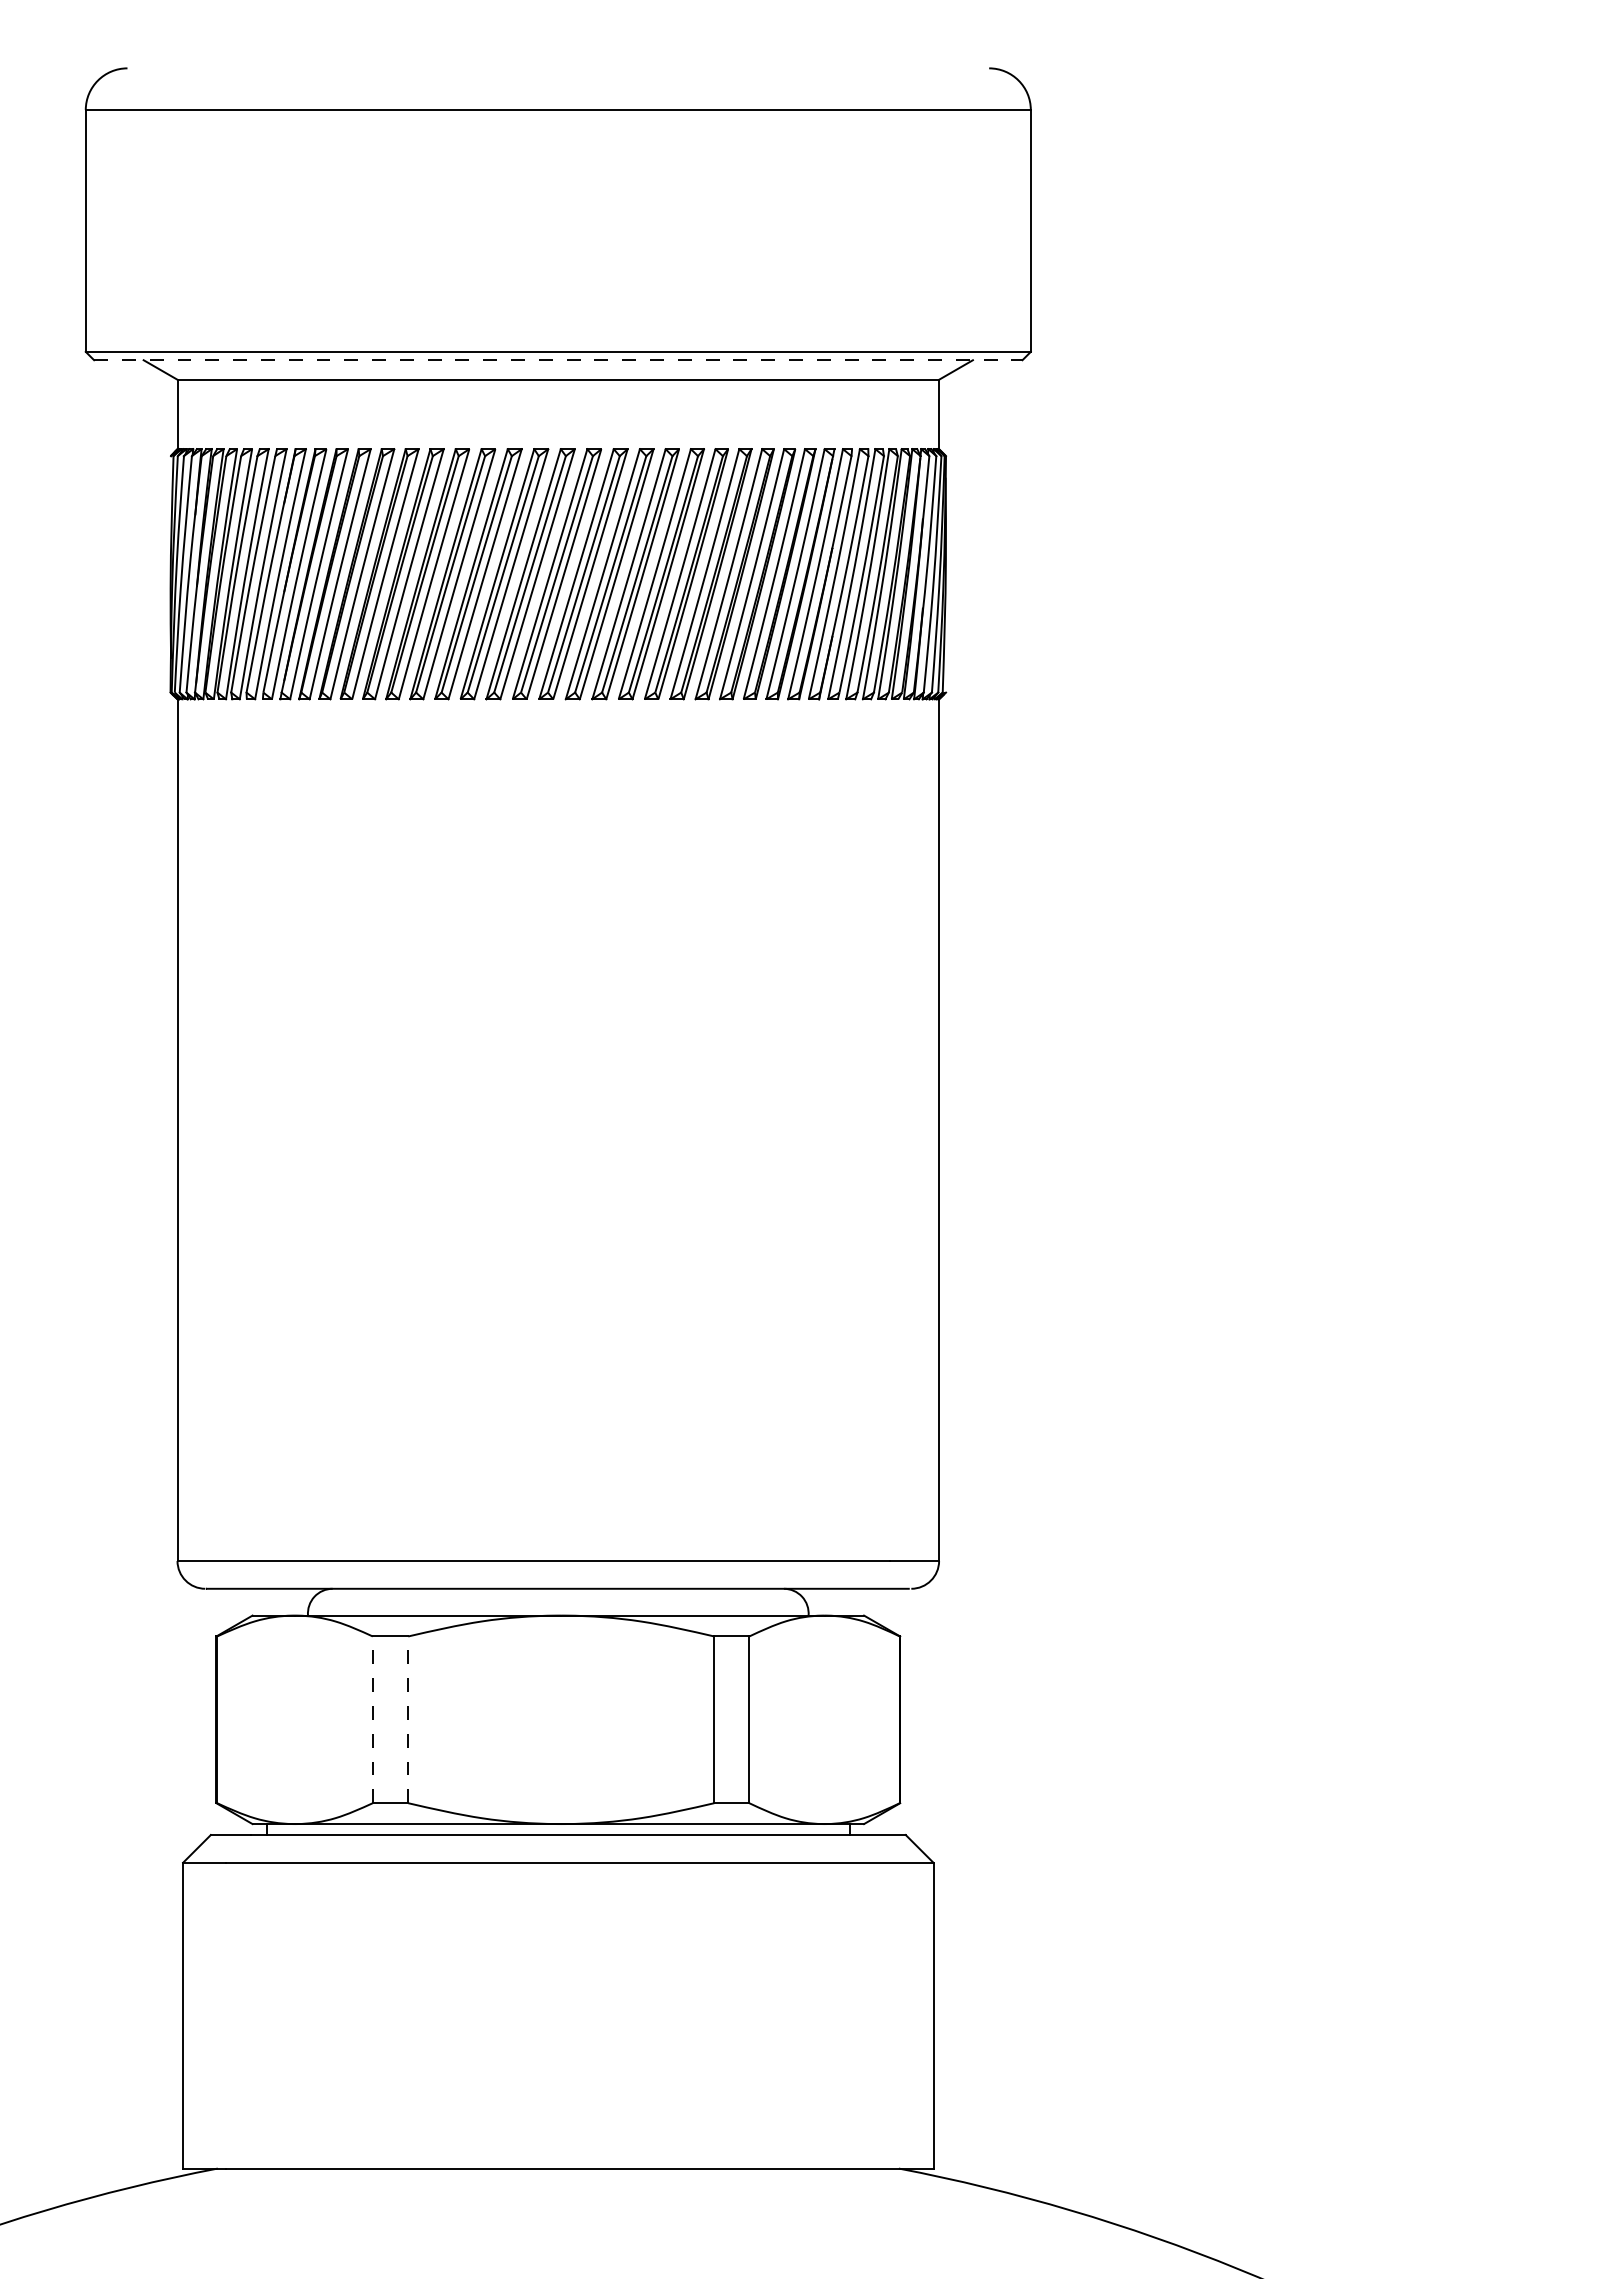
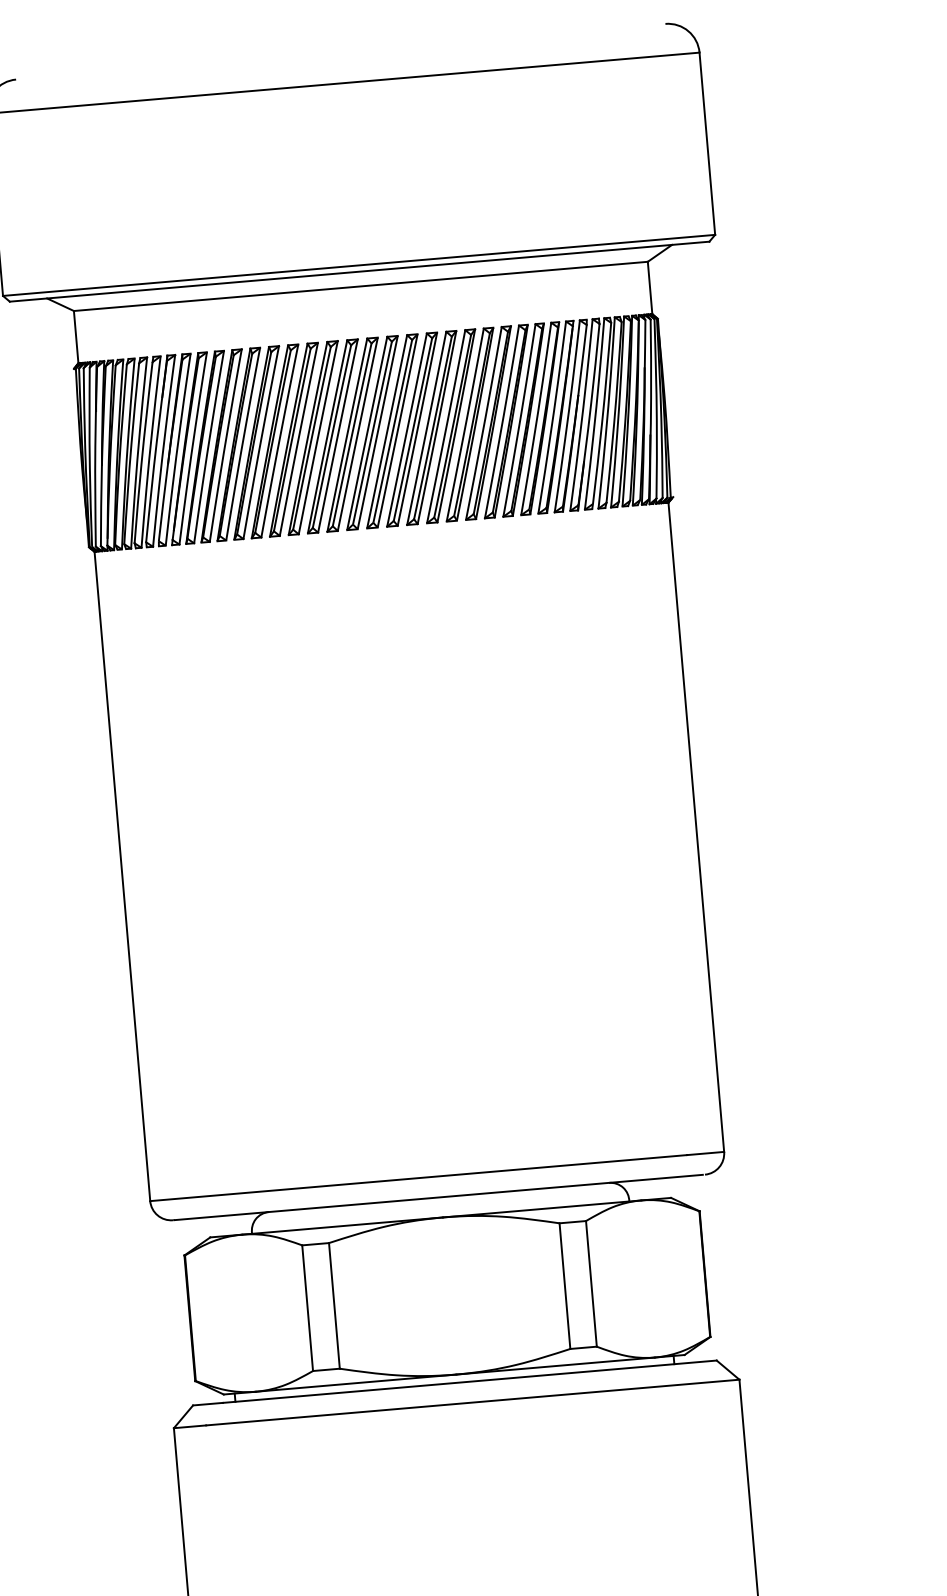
line: (558, 360) -> (359, 271), dashed -> solid
line: (372, 1719) -> (307, 1307), dashed -> solid
line: (408, 1719) -> (334, 1305), dashed -> solid

